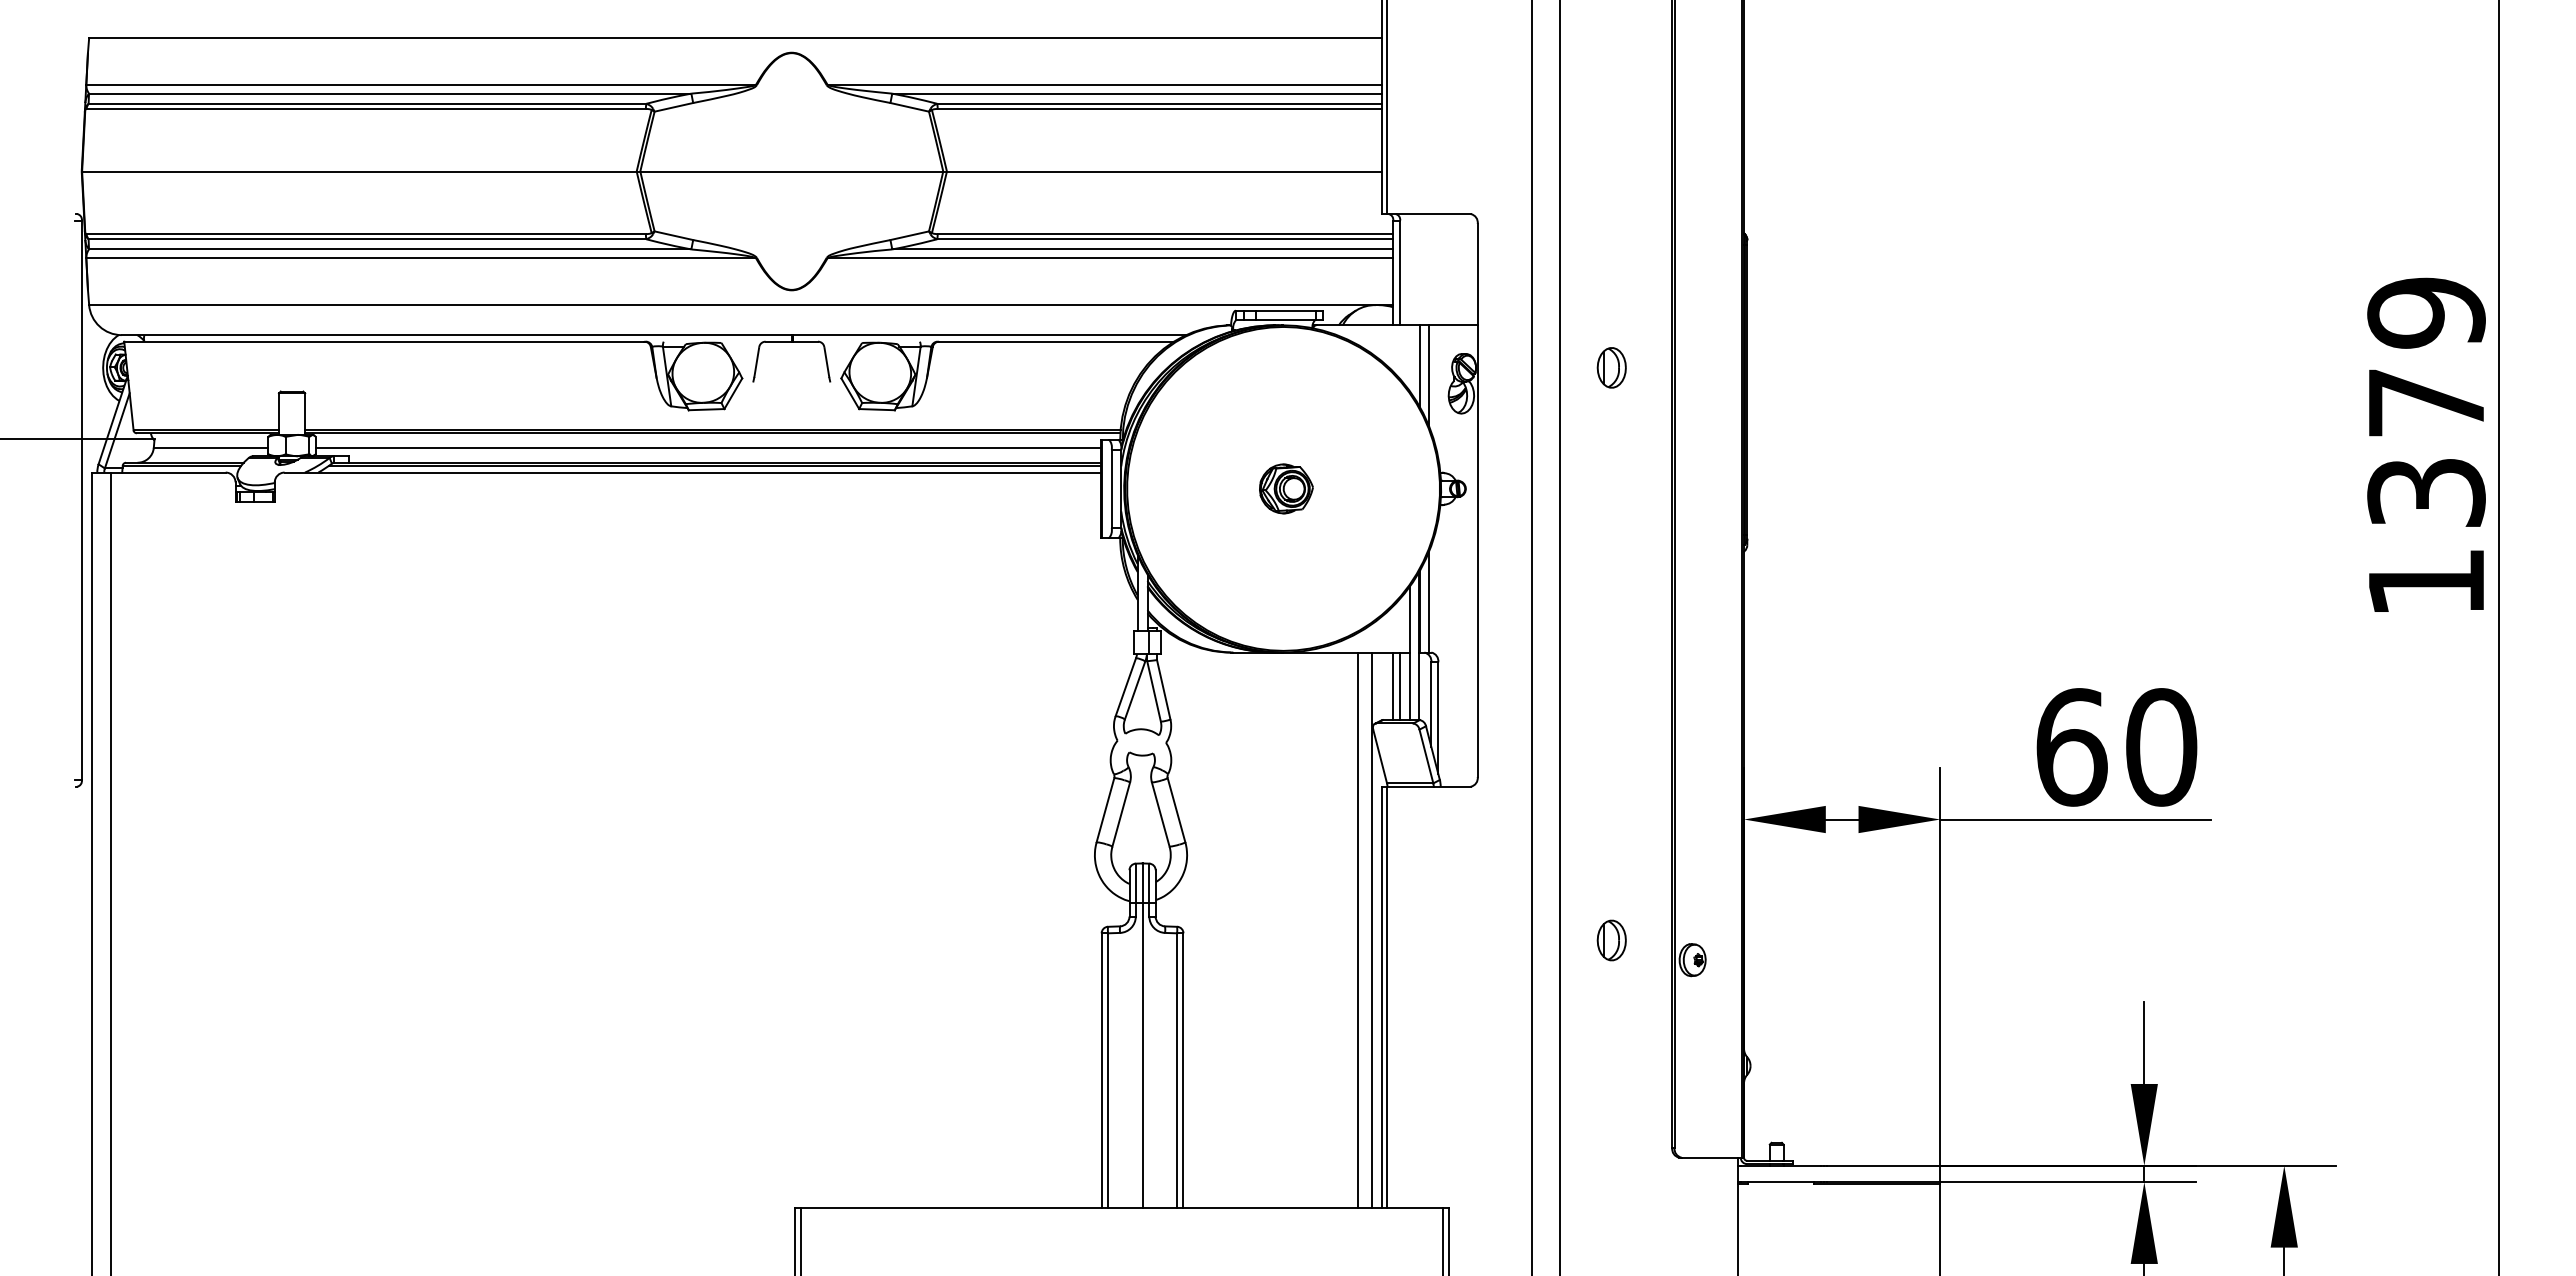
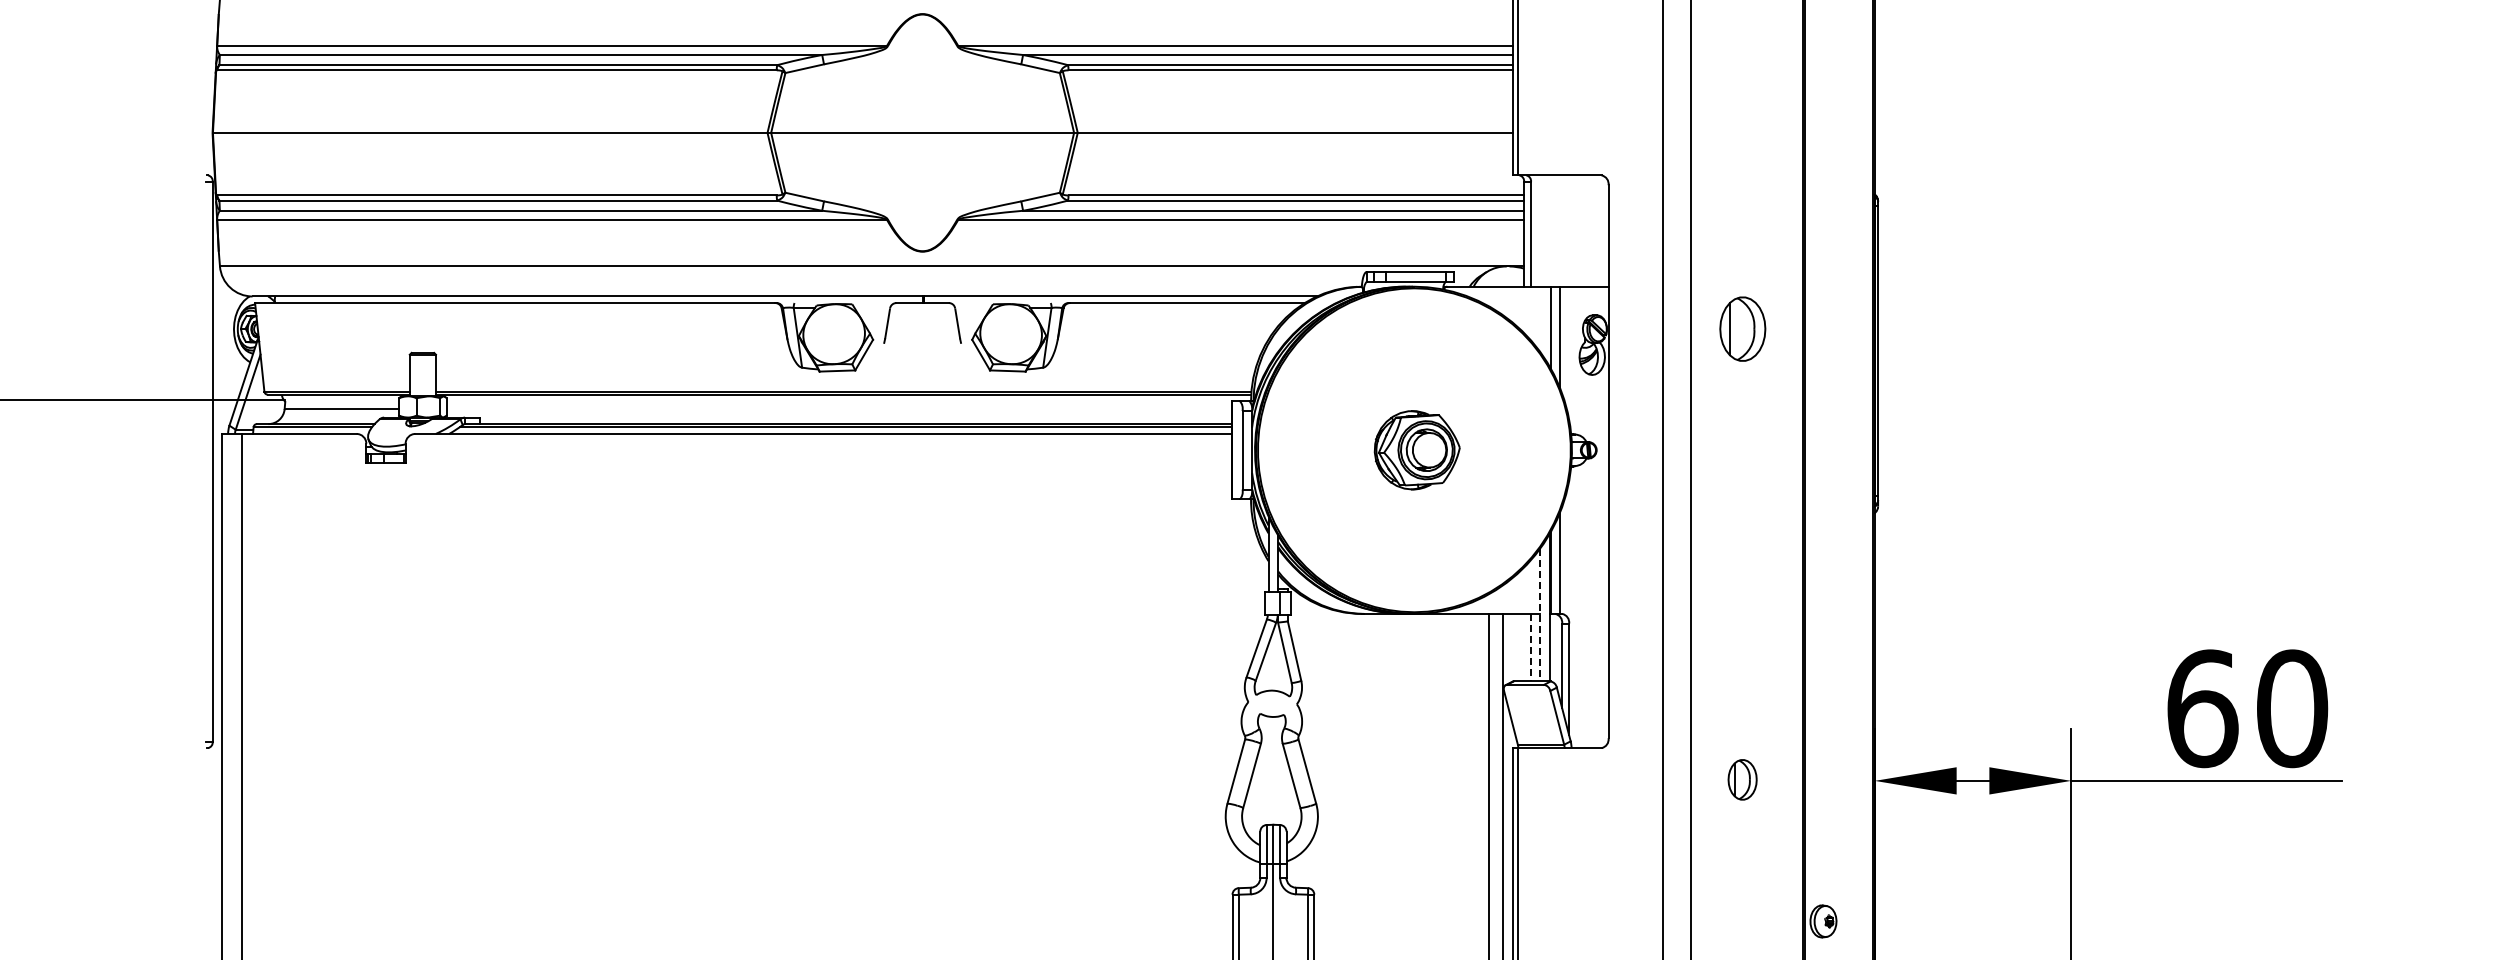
part: (1611, 367) -> (1742, 328), size x1.6
line: (707, 447) -> (838, 408), removed
part: (1286, 488) -> (1417, 449), size x1.6
line: (1409, 654) -> (1540, 615), solid -> dashed
line: (1393, 686) -> (1524, 647), removed
line: (1400, 686) -> (1531, 647), solid -> dashed
part: (1611, 940) -> (1742, 779), moved

